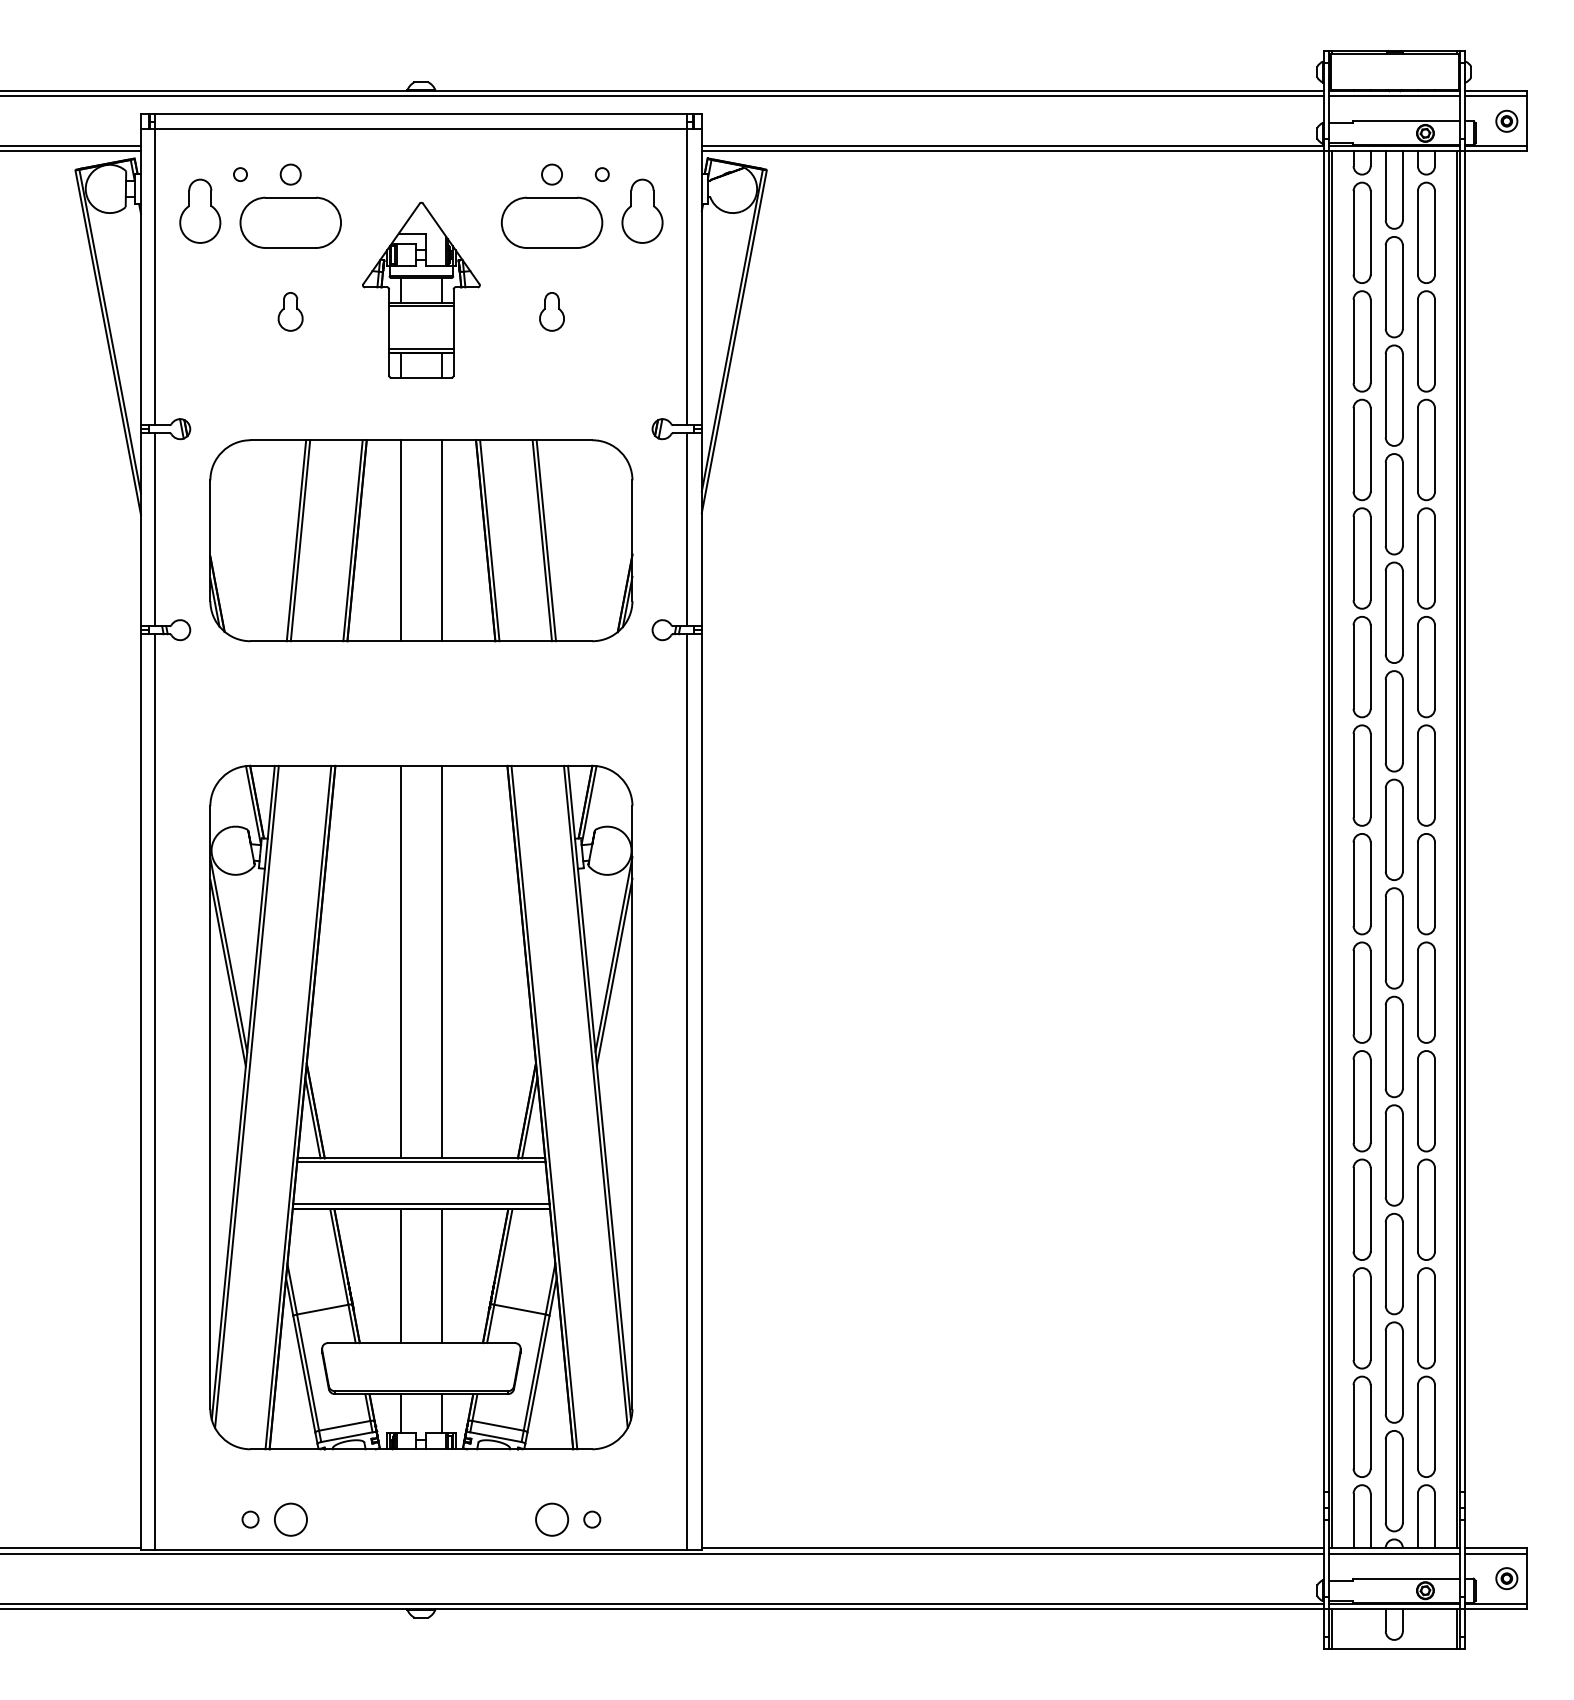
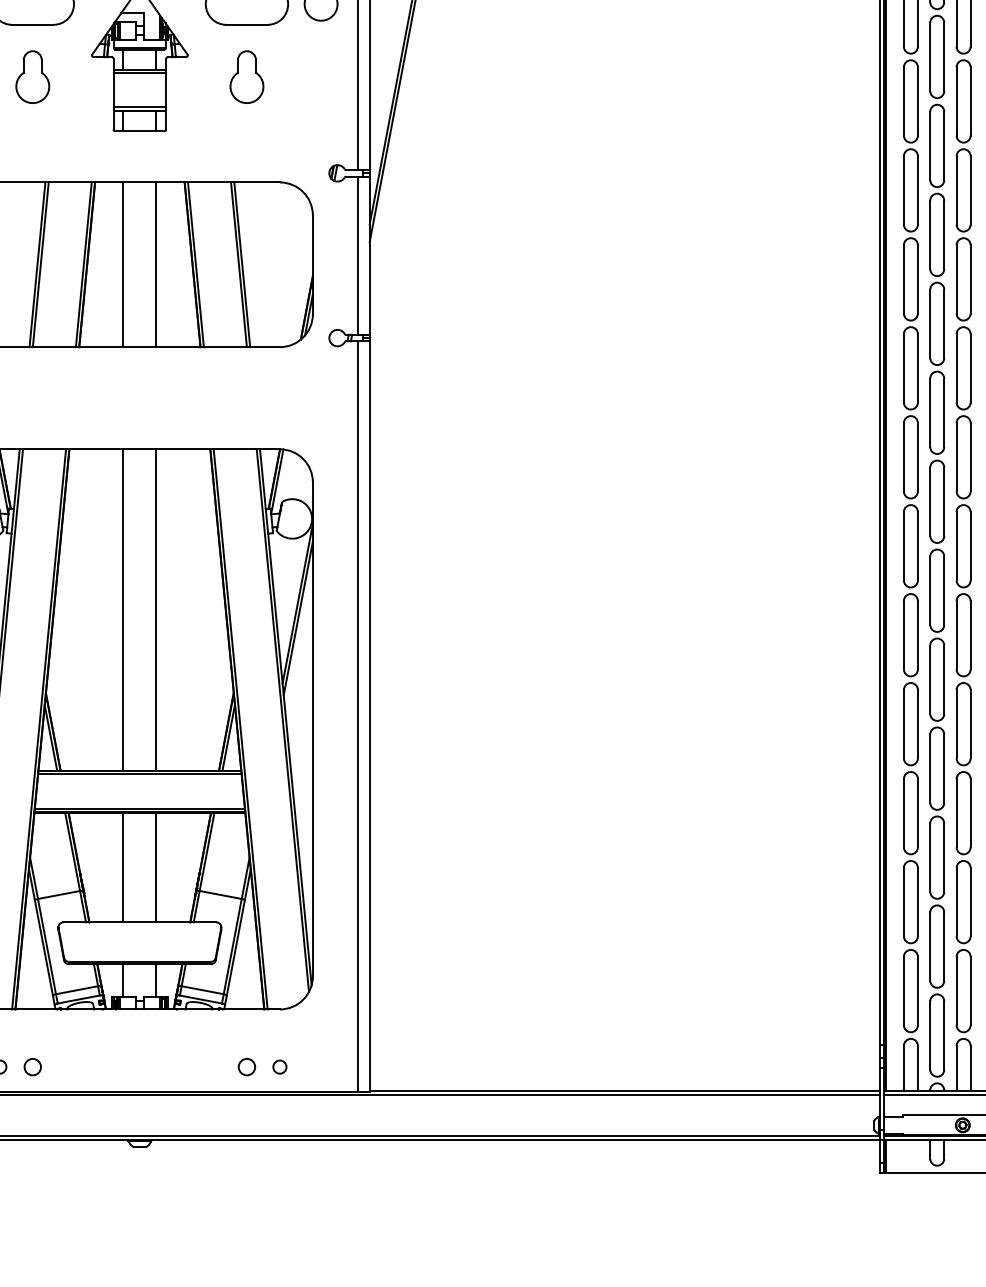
part: (290, 311) -> (32, 76), size x1.67
part: (551, 311) -> (246, 76), size x1.67
circle: (290, 1519) -> (32, 1066), size x0.62
circle: (551, 1519) -> (246, 1066), size x0.62

